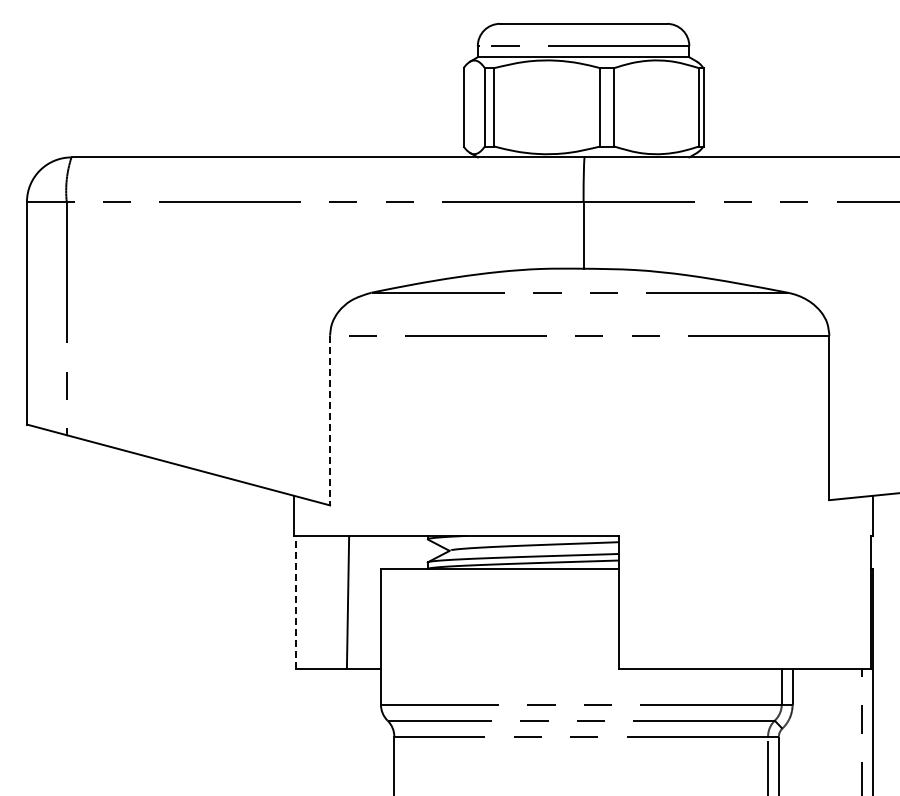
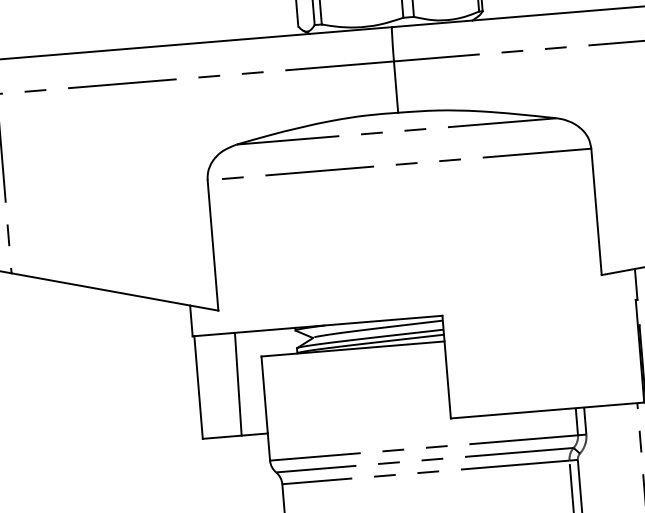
line: (330, 420) -> (213, 245), dashed -> solid
line: (296, 602) -> (198, 387), dashed -> solid

